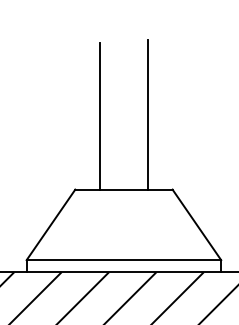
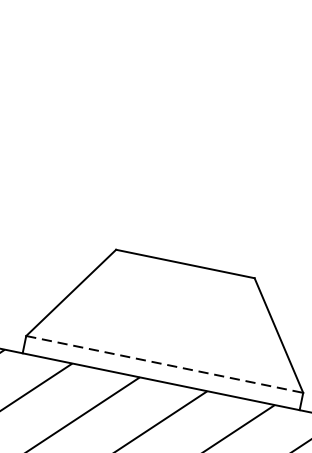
line: (147, 114) -> (240, 163), removed
line: (100, 116) -> (173, 153), removed
line: (124, 260) -> (165, 365), solid -> dashed

